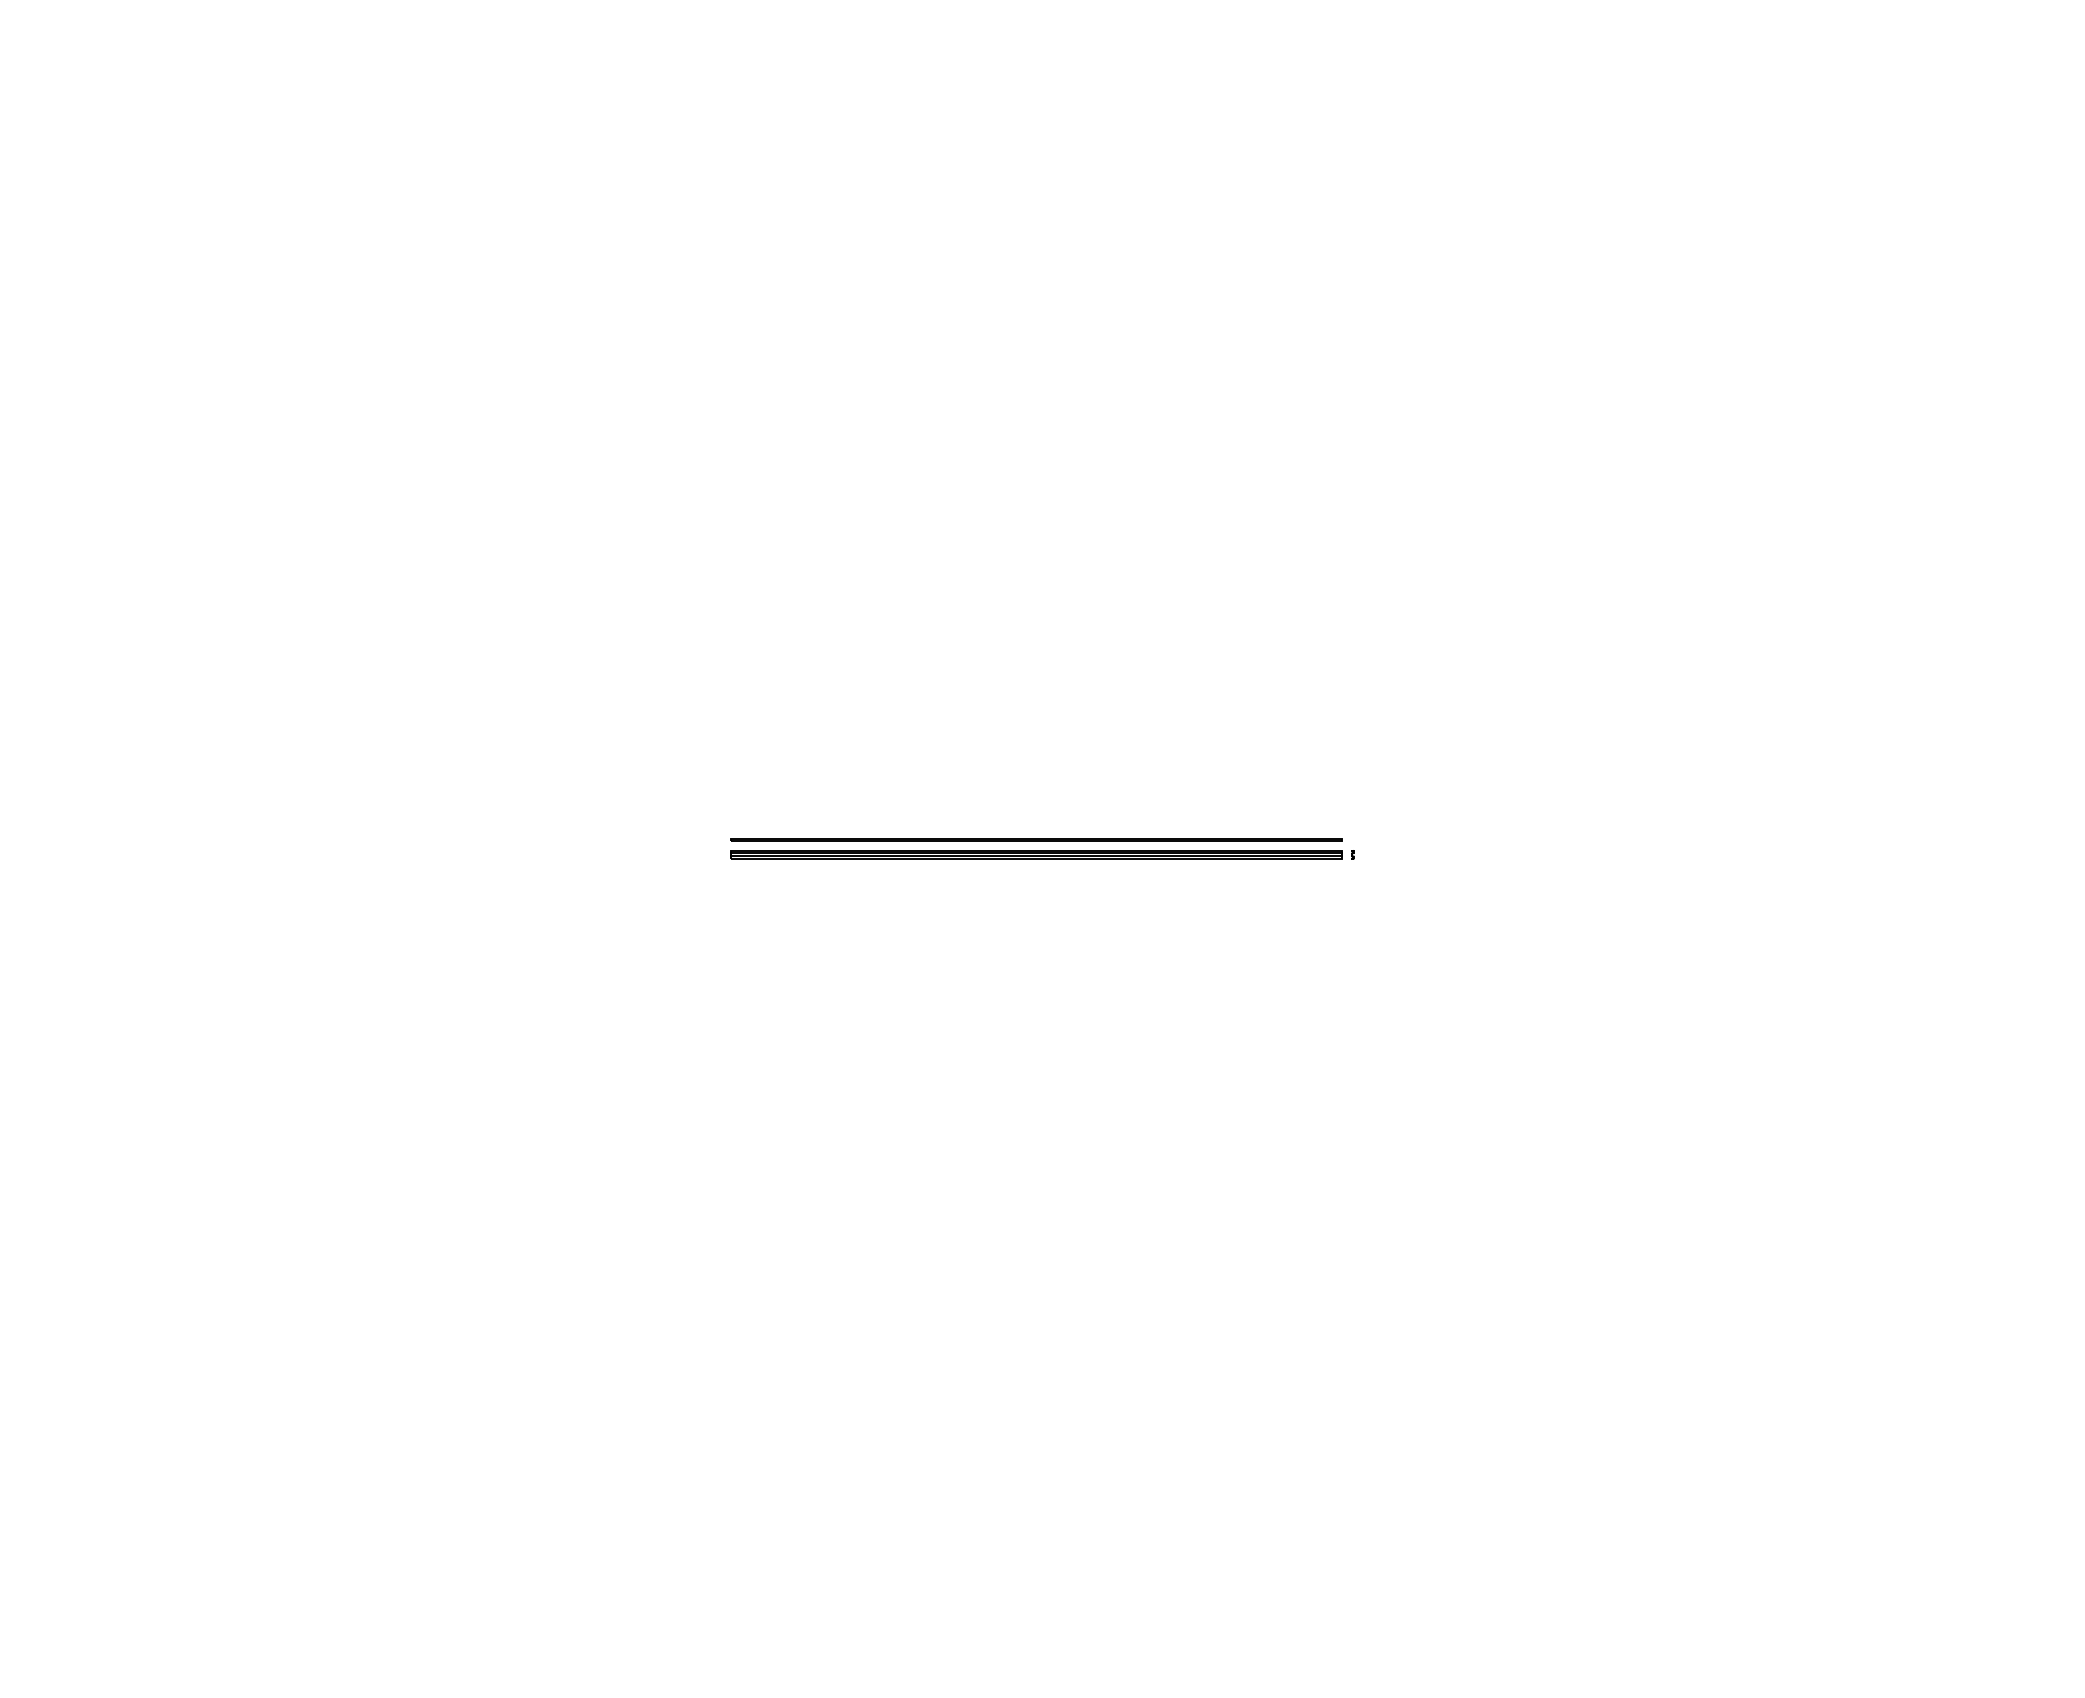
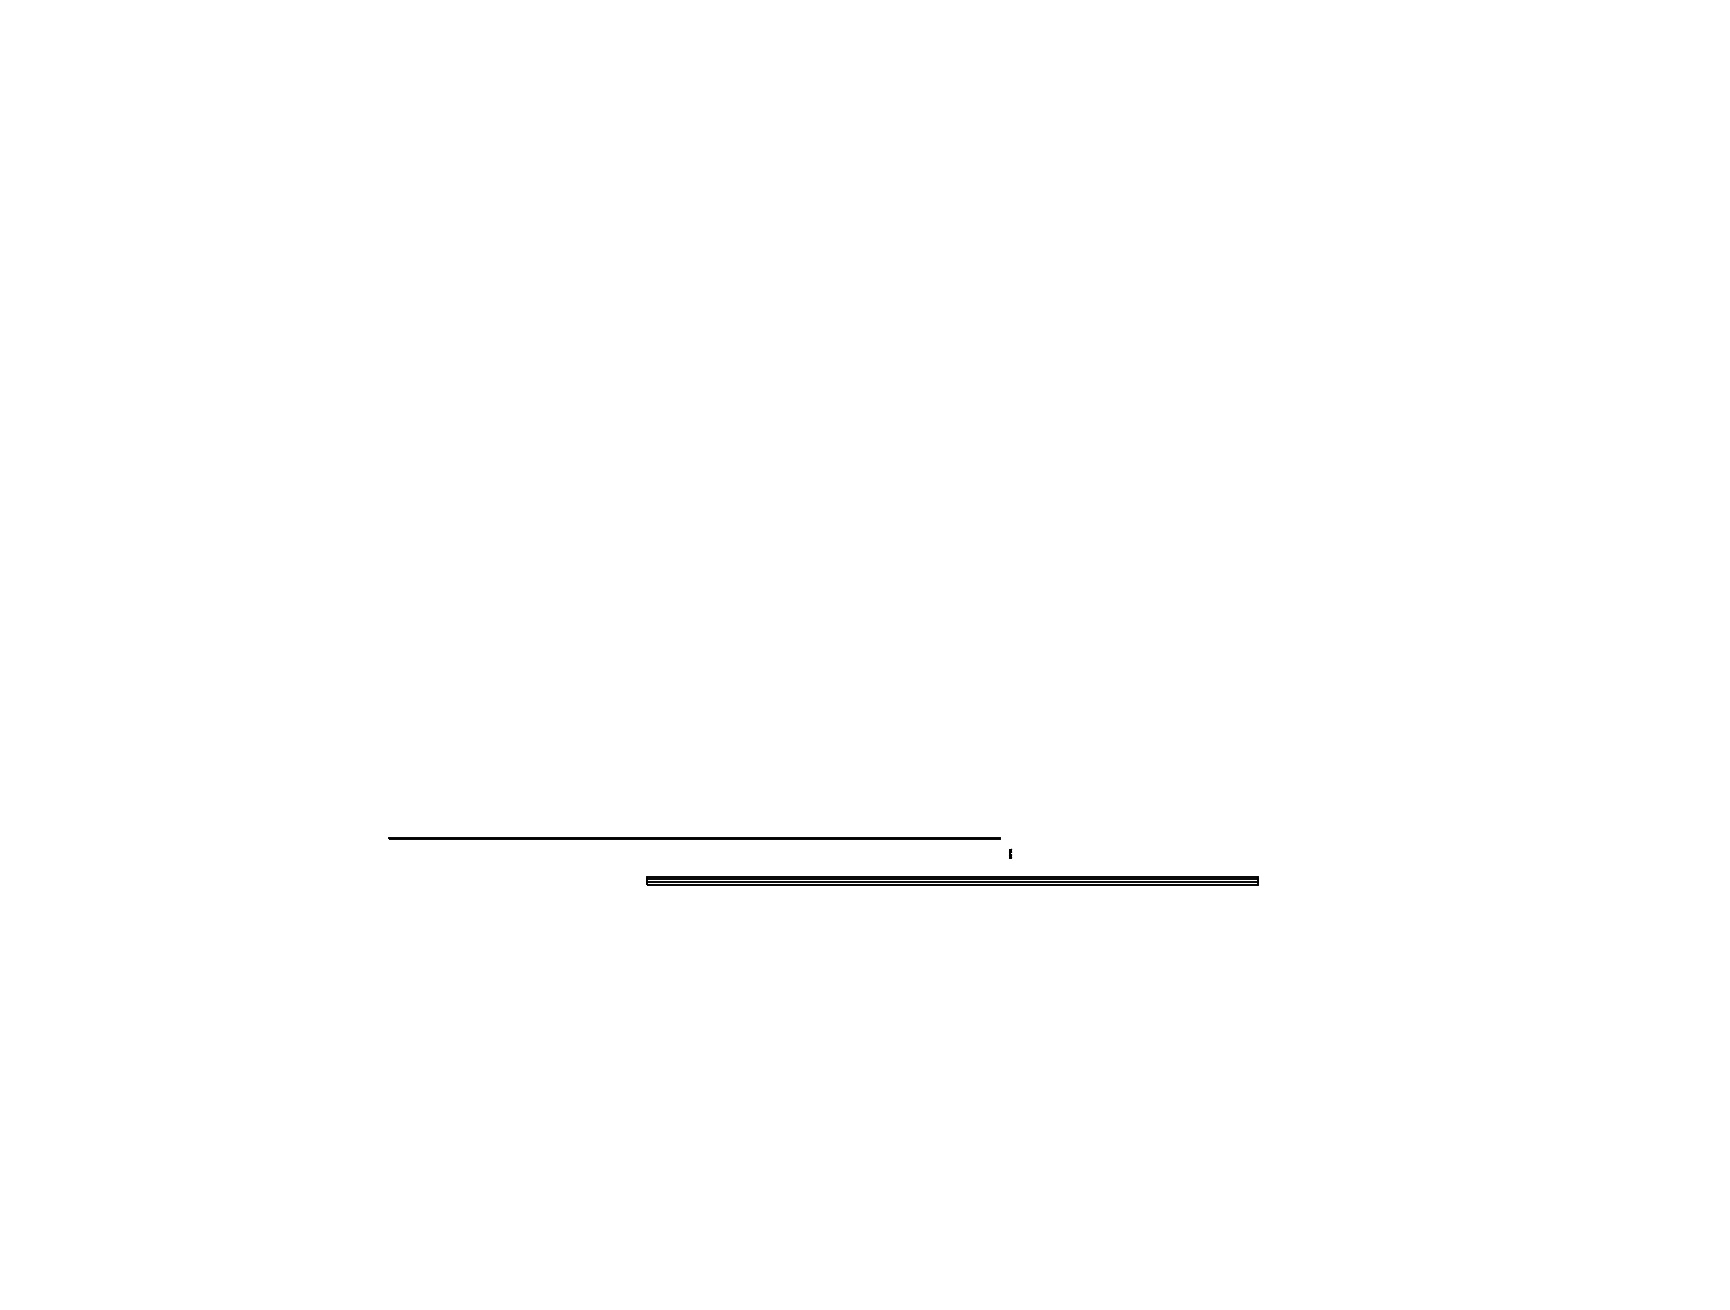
part: (1036, 854) -> (952, 880), moved

